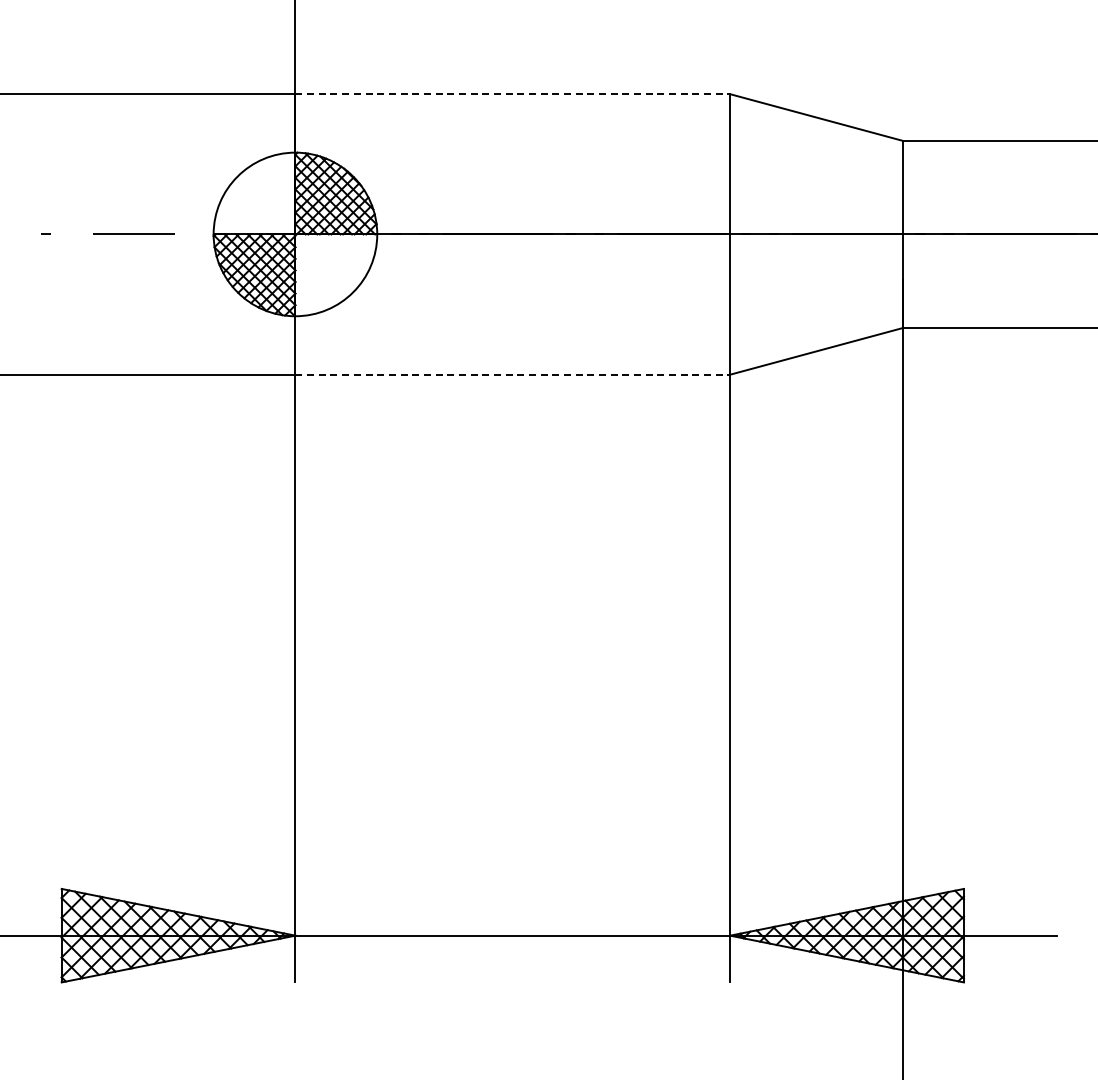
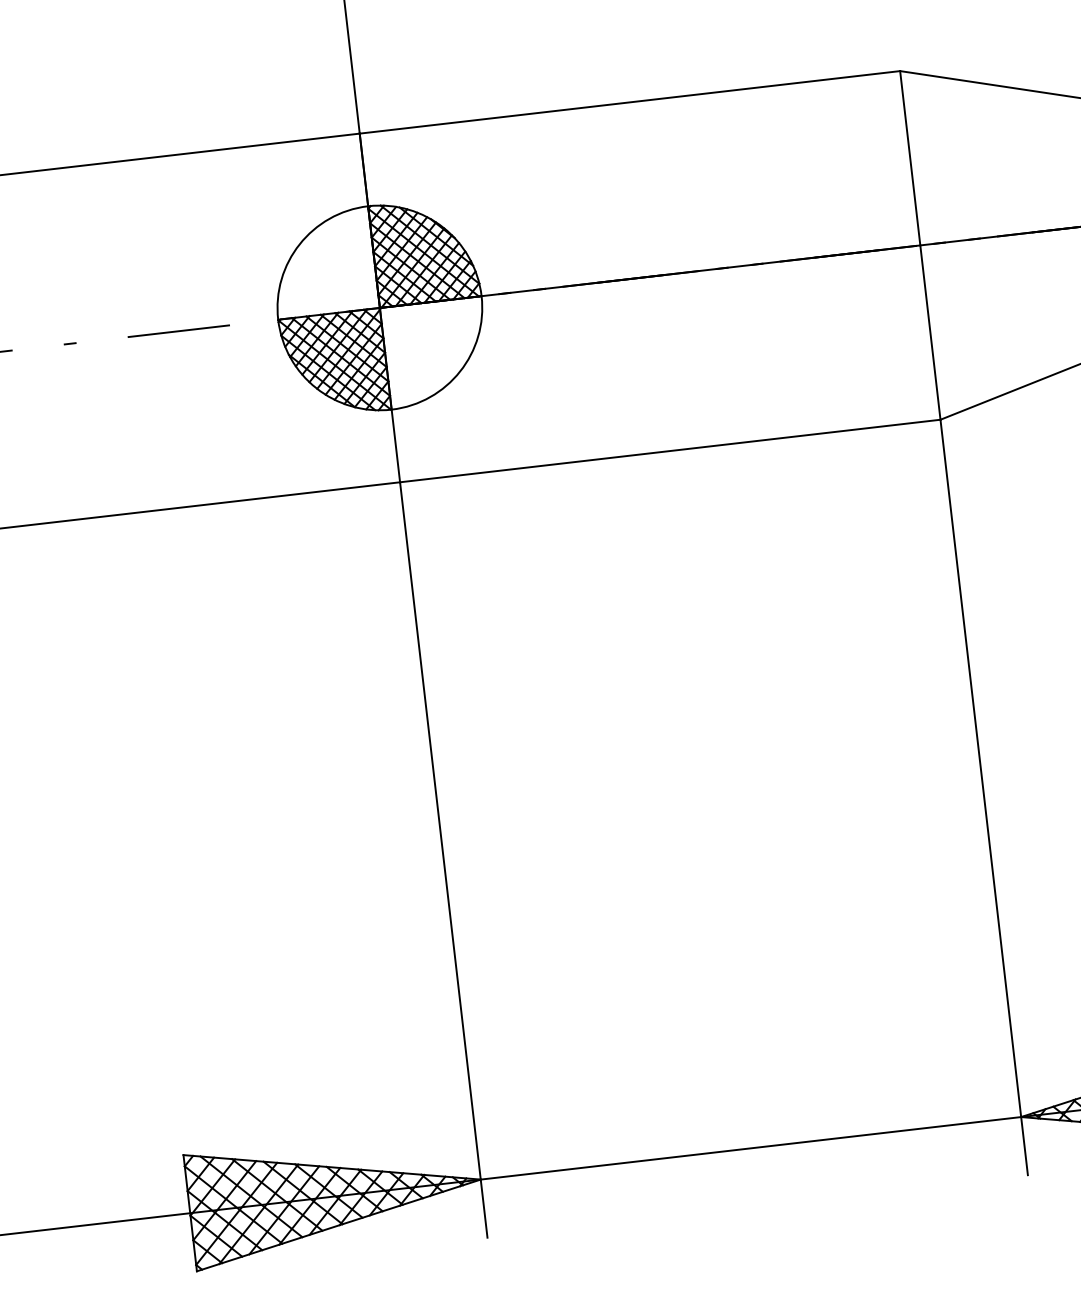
line: (513, 94) -> (630, 102), dashed -> solid
line: (513, 374) -> (671, 450), dashed -> solid

